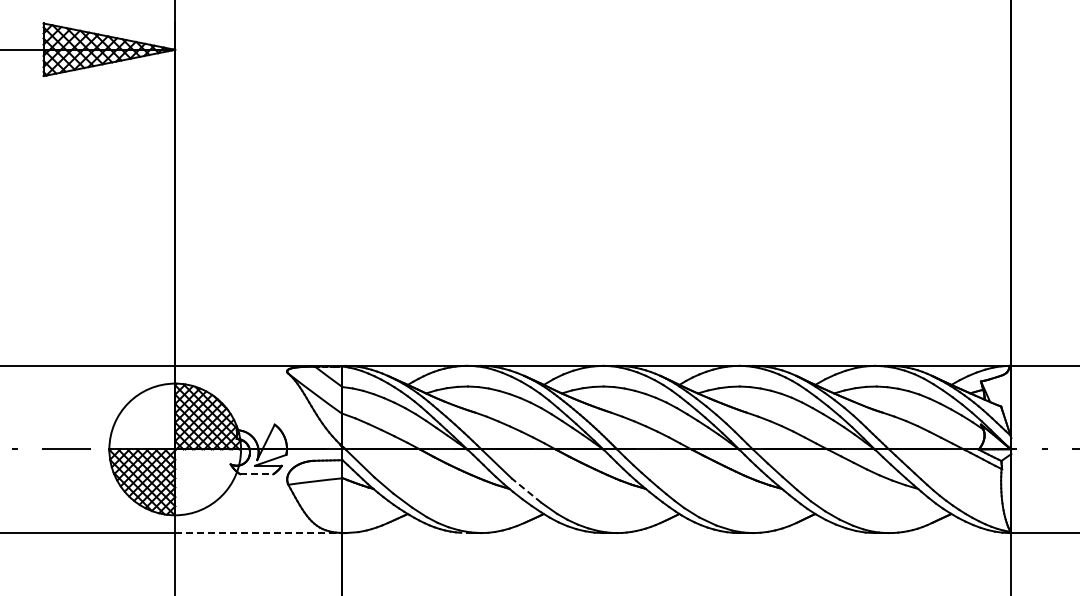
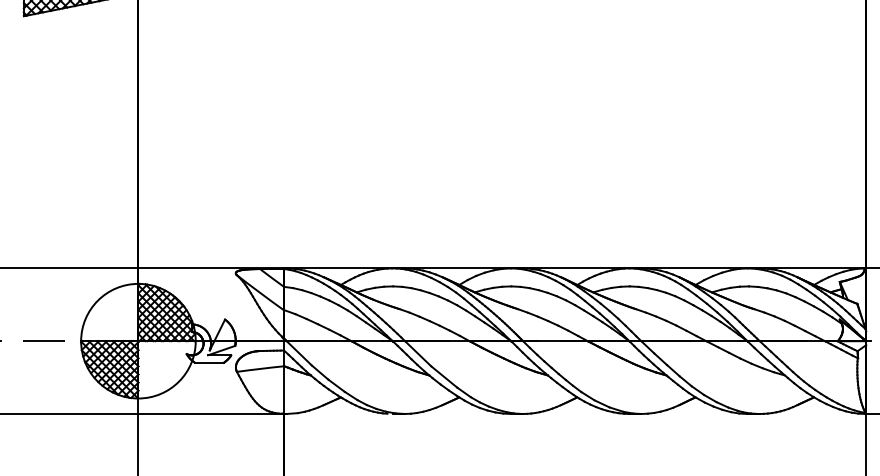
line: (257, 474) -> (210, 362), dashed -> solid
line: (526, 490) -> (444, 376), dashed -> solid
line: (258, 533) -> (210, 414), dashed -> solid

